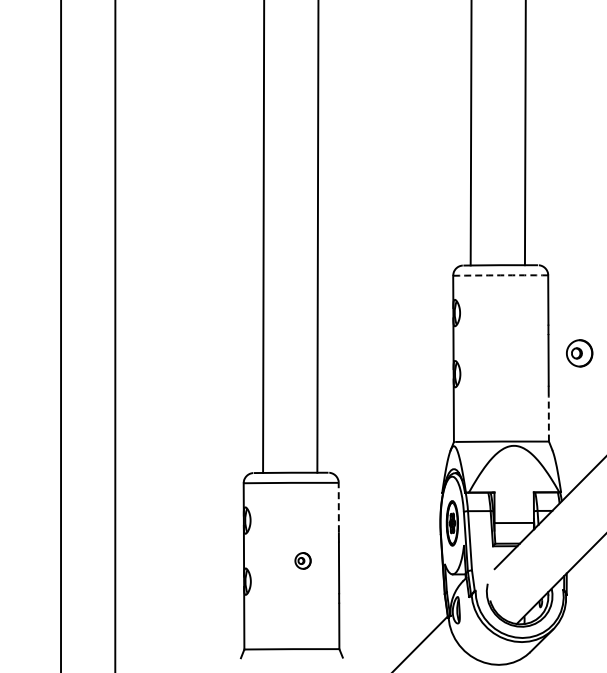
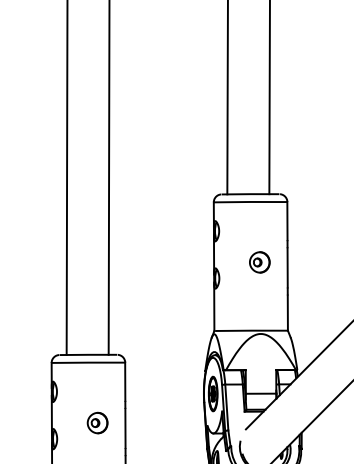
arc: (500, 275) -> (250, 202), dashed -> solid
part: (579, 353) -> (259, 262), moved
line: (548, 418) -> (287, 312), dashed -> solid
line: (338, 507) -> (125, 381), dashed -> solid
part: (302, 560) -> (97, 422), size x1.67

